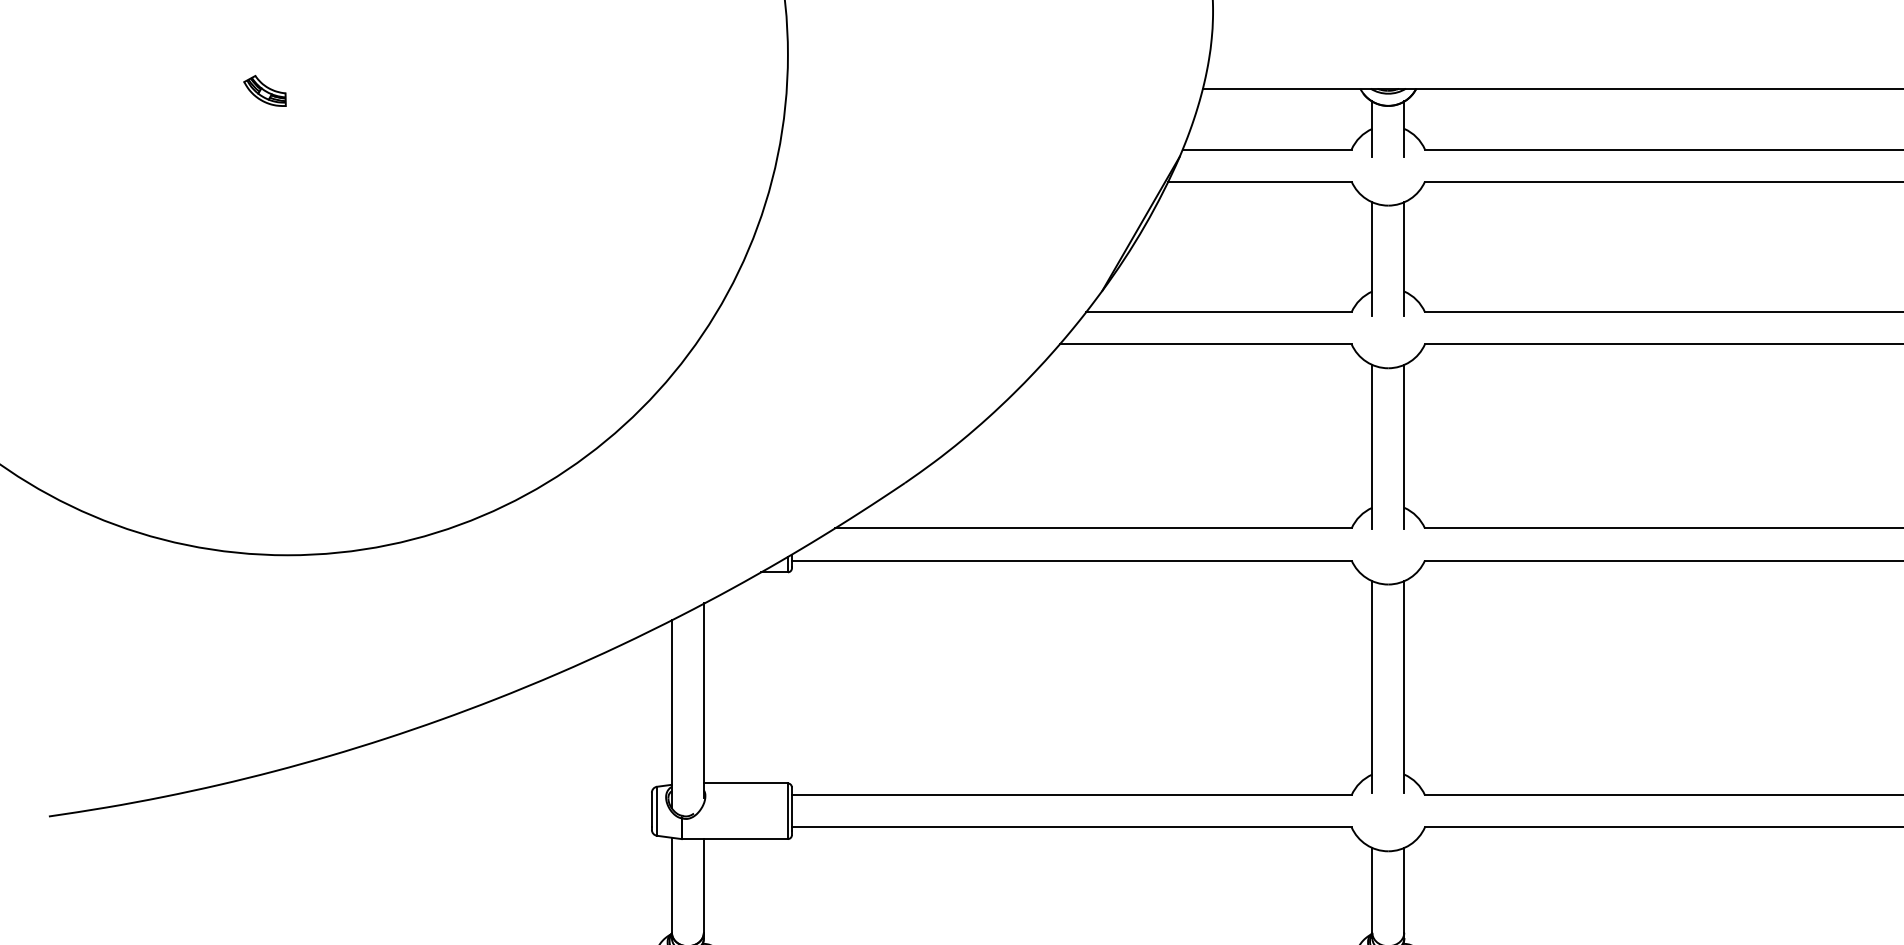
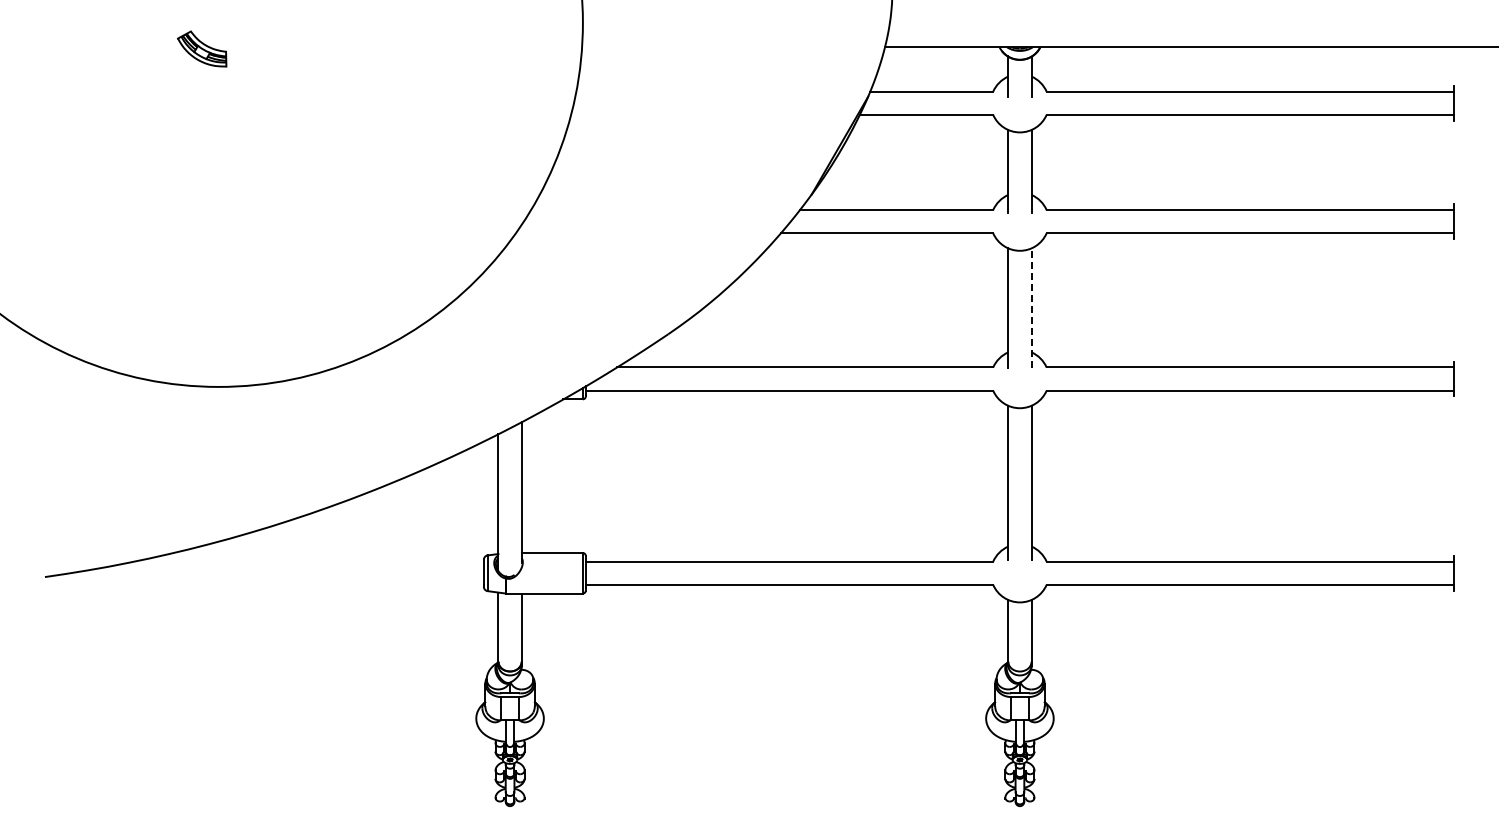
part: (265, 90) -> (202, 48), size x1.6
line: (1404, 447) -> (1031, 308), solid -> dashed

